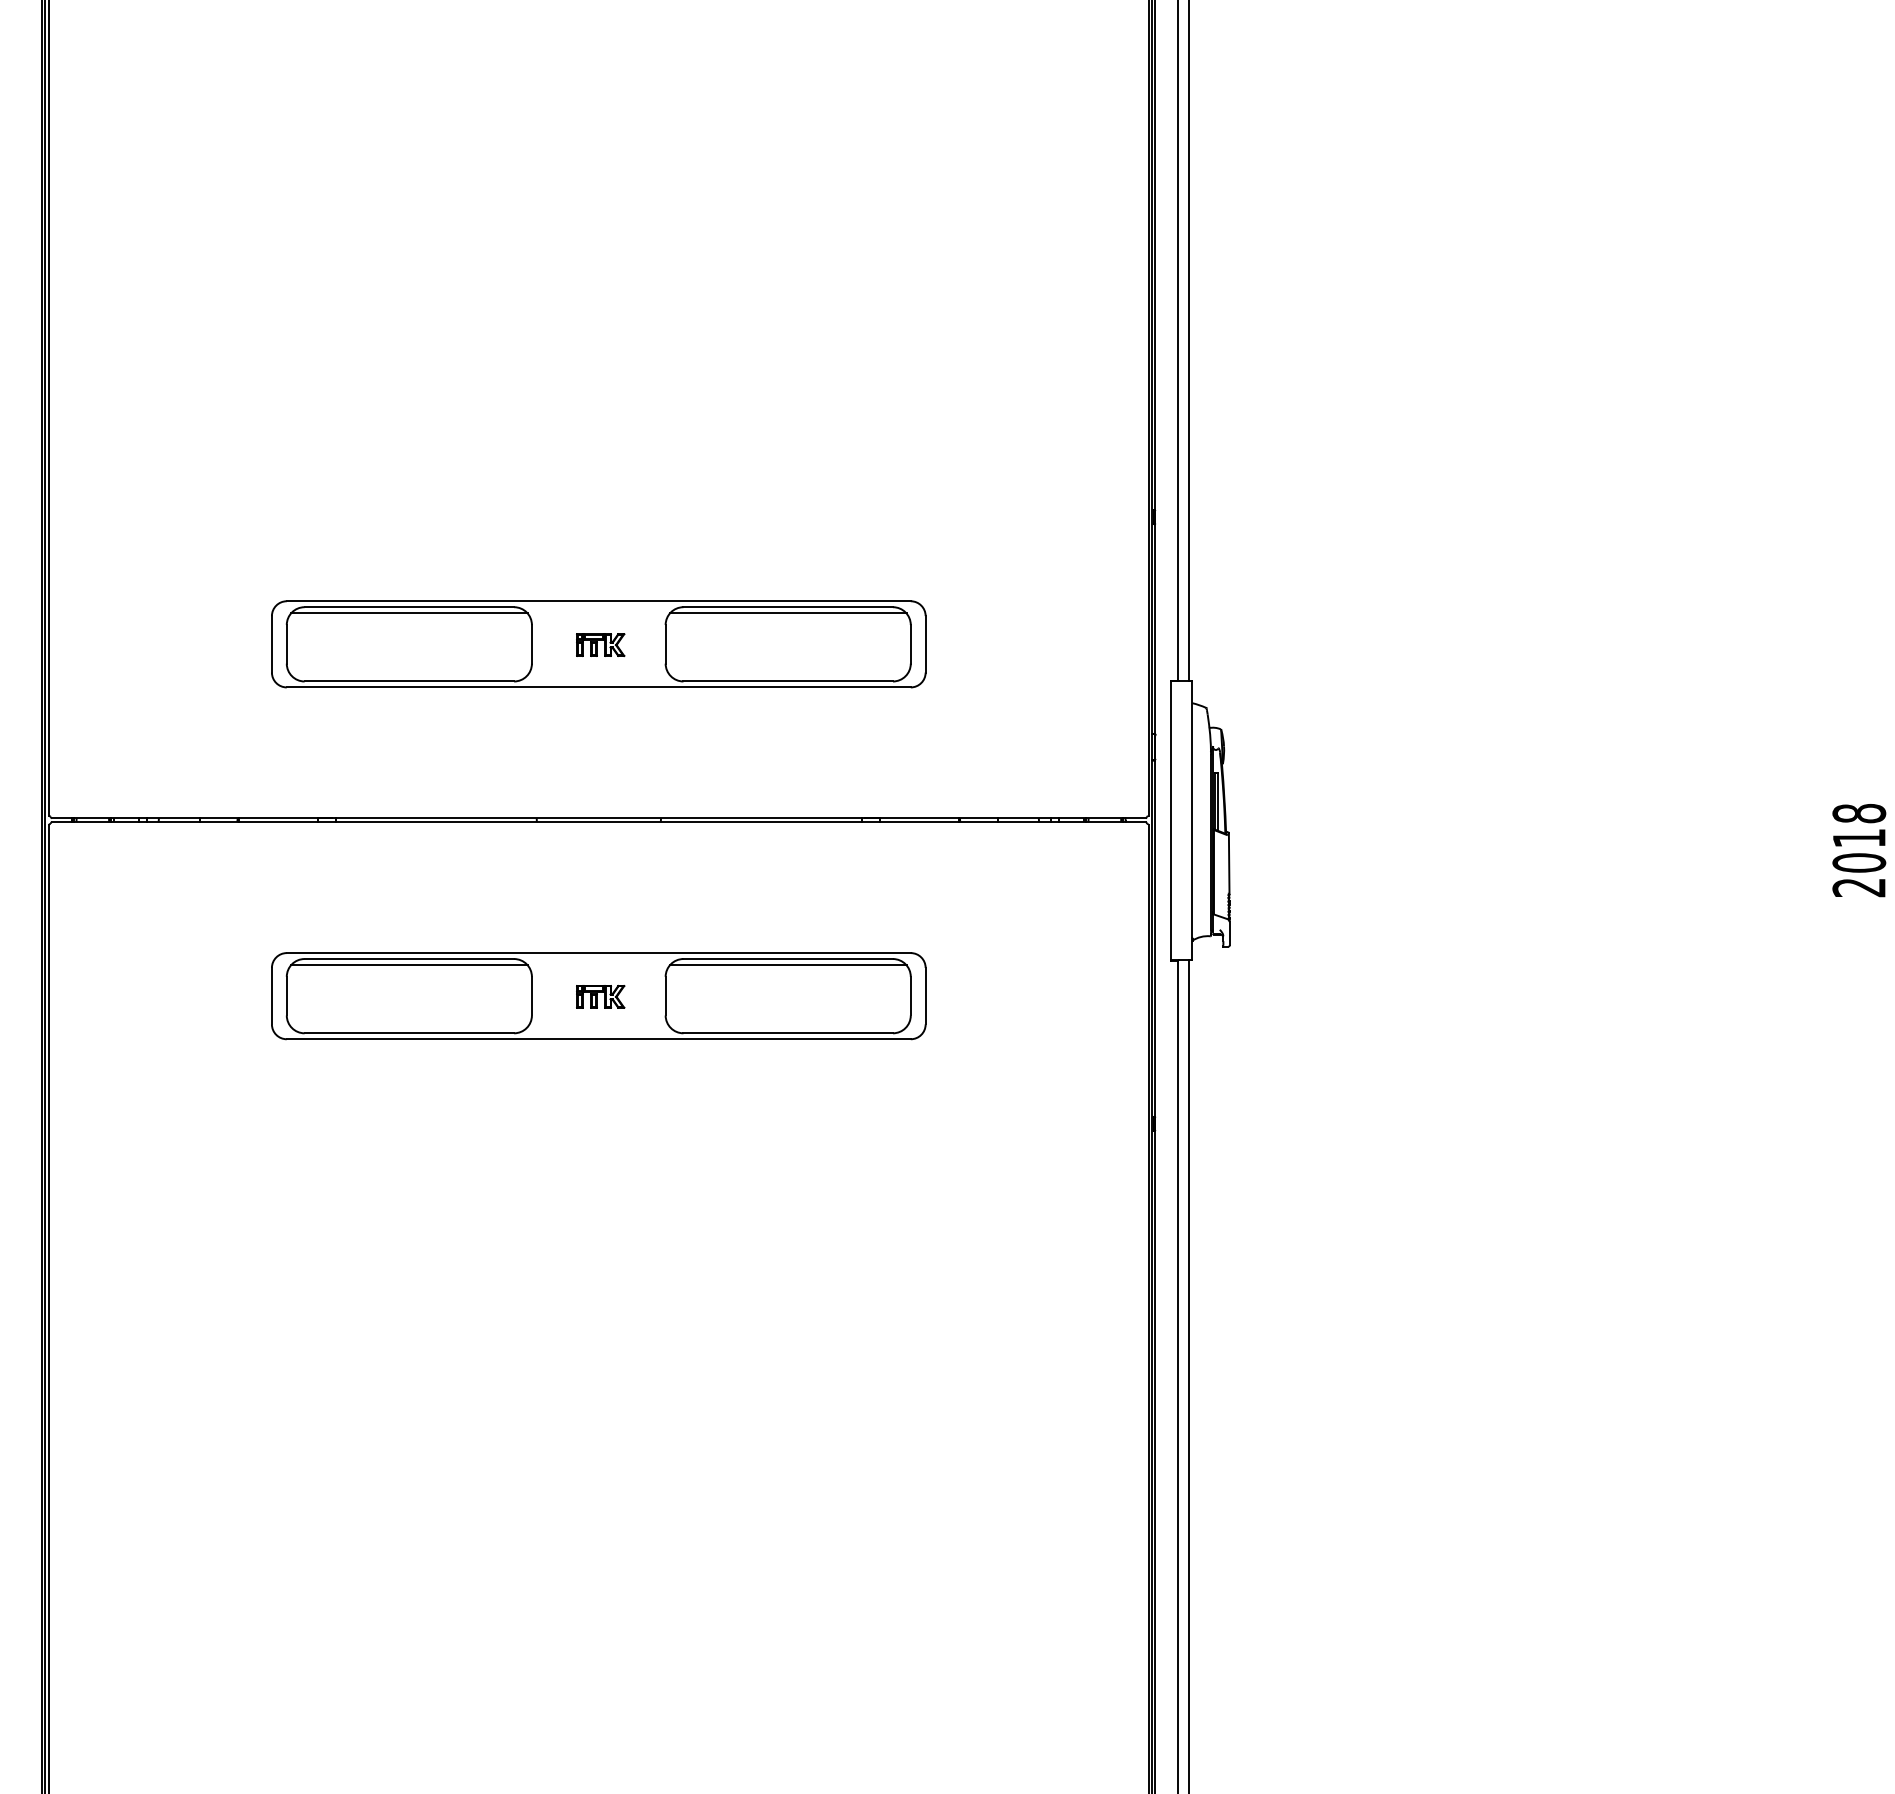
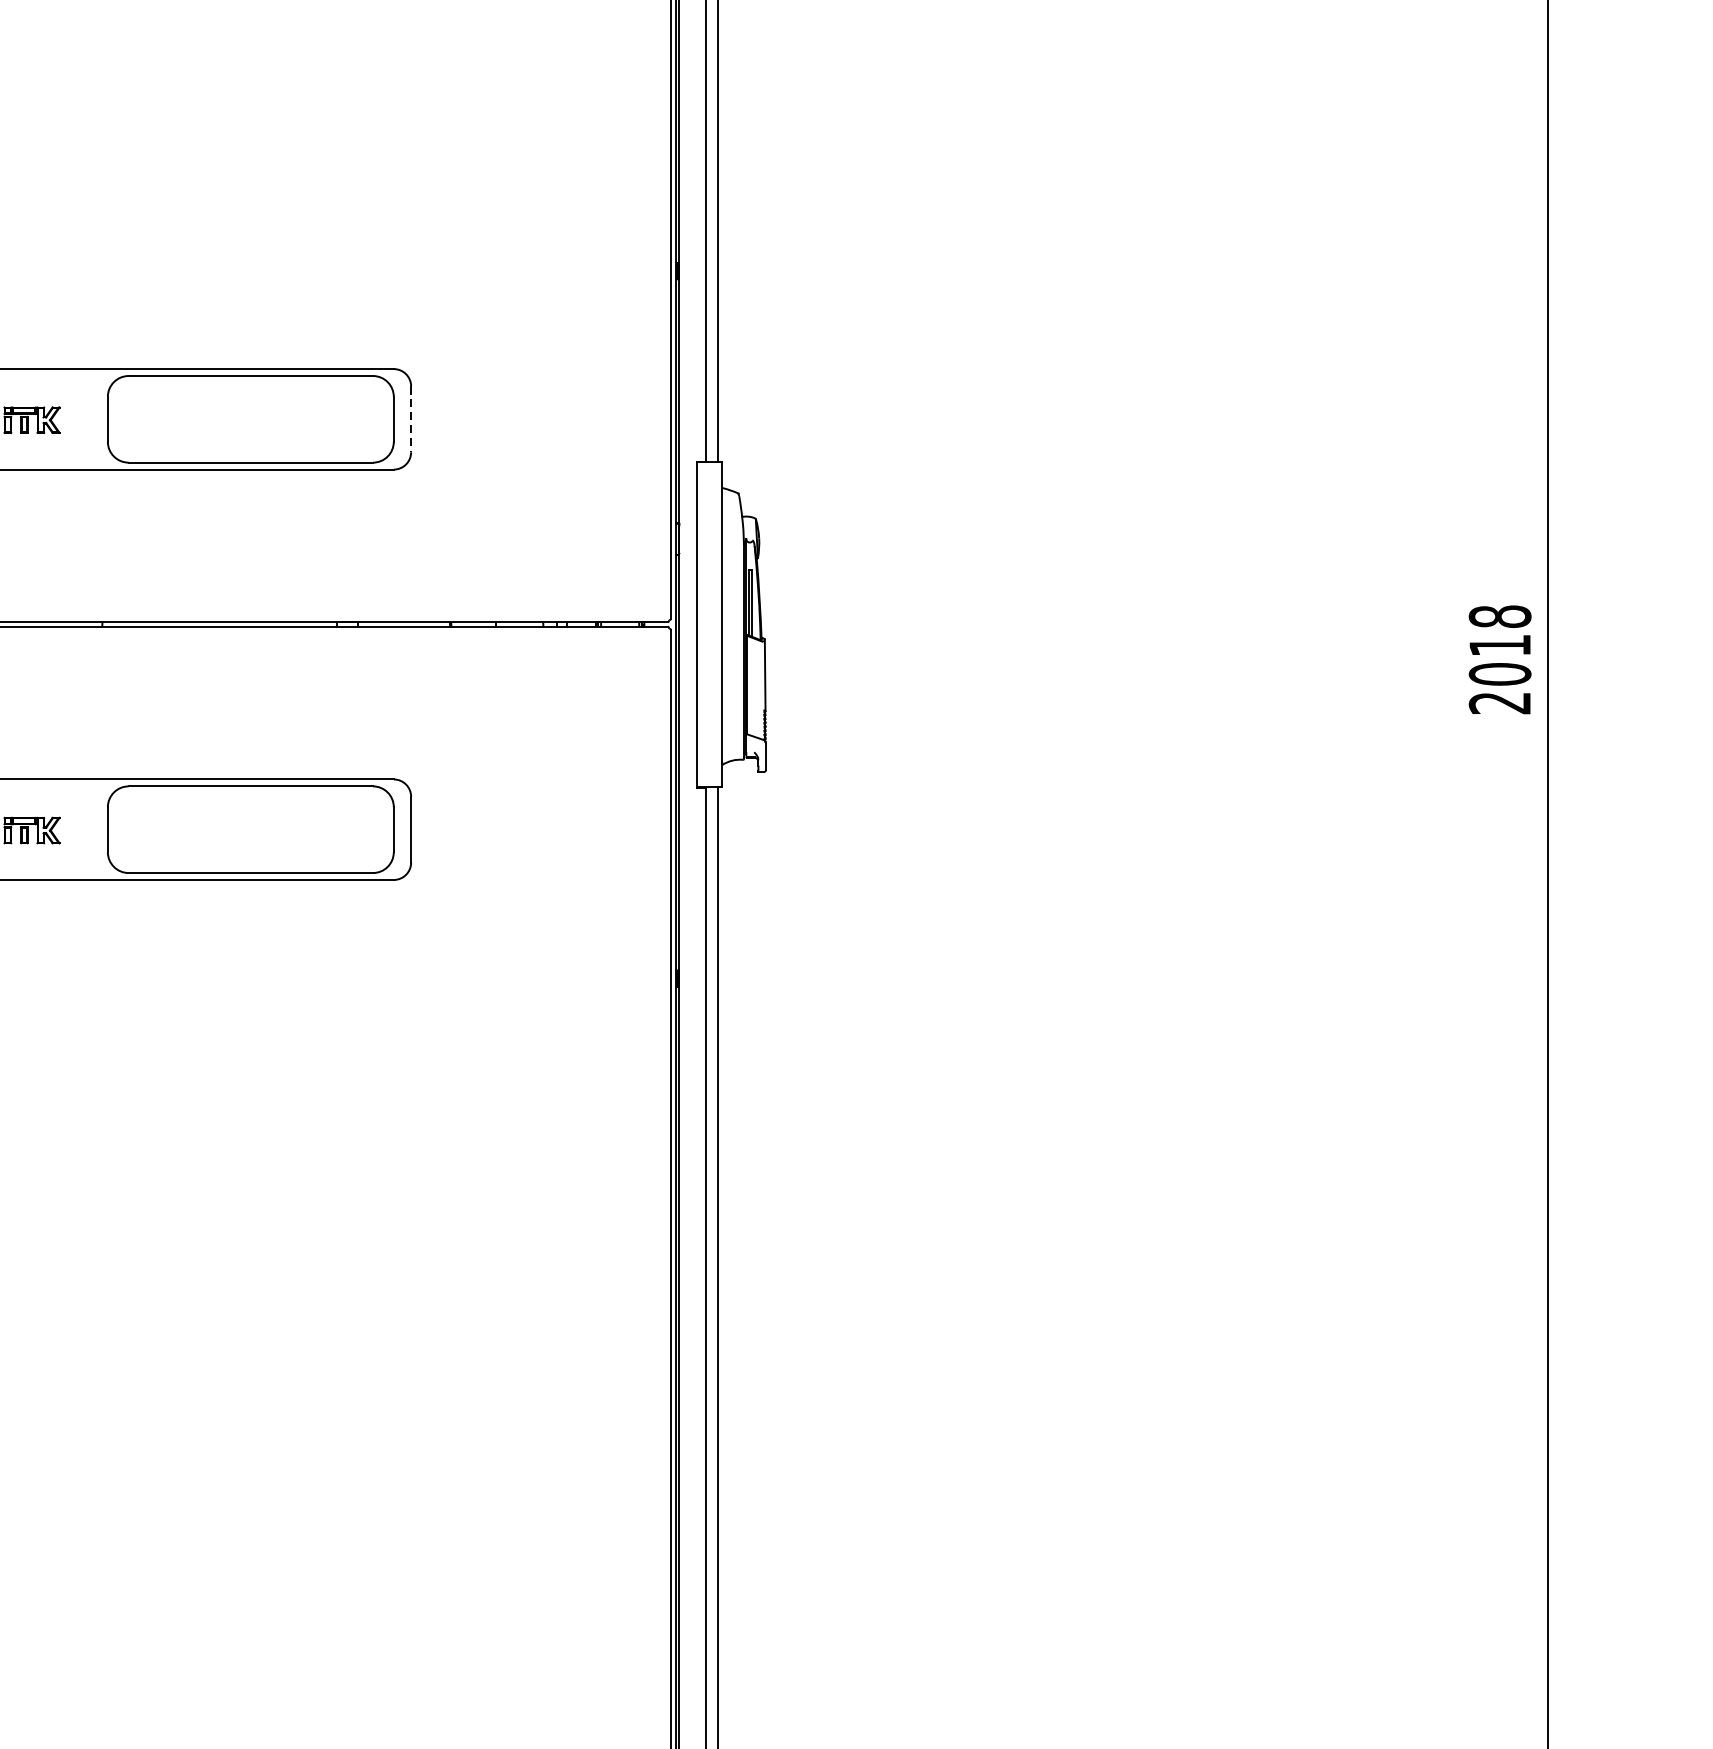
line: (788, 613) -> (251, 383), removed
line: (925, 644) -> (410, 419), solid -> dashed
line: (788, 965) -> (251, 793), removed

